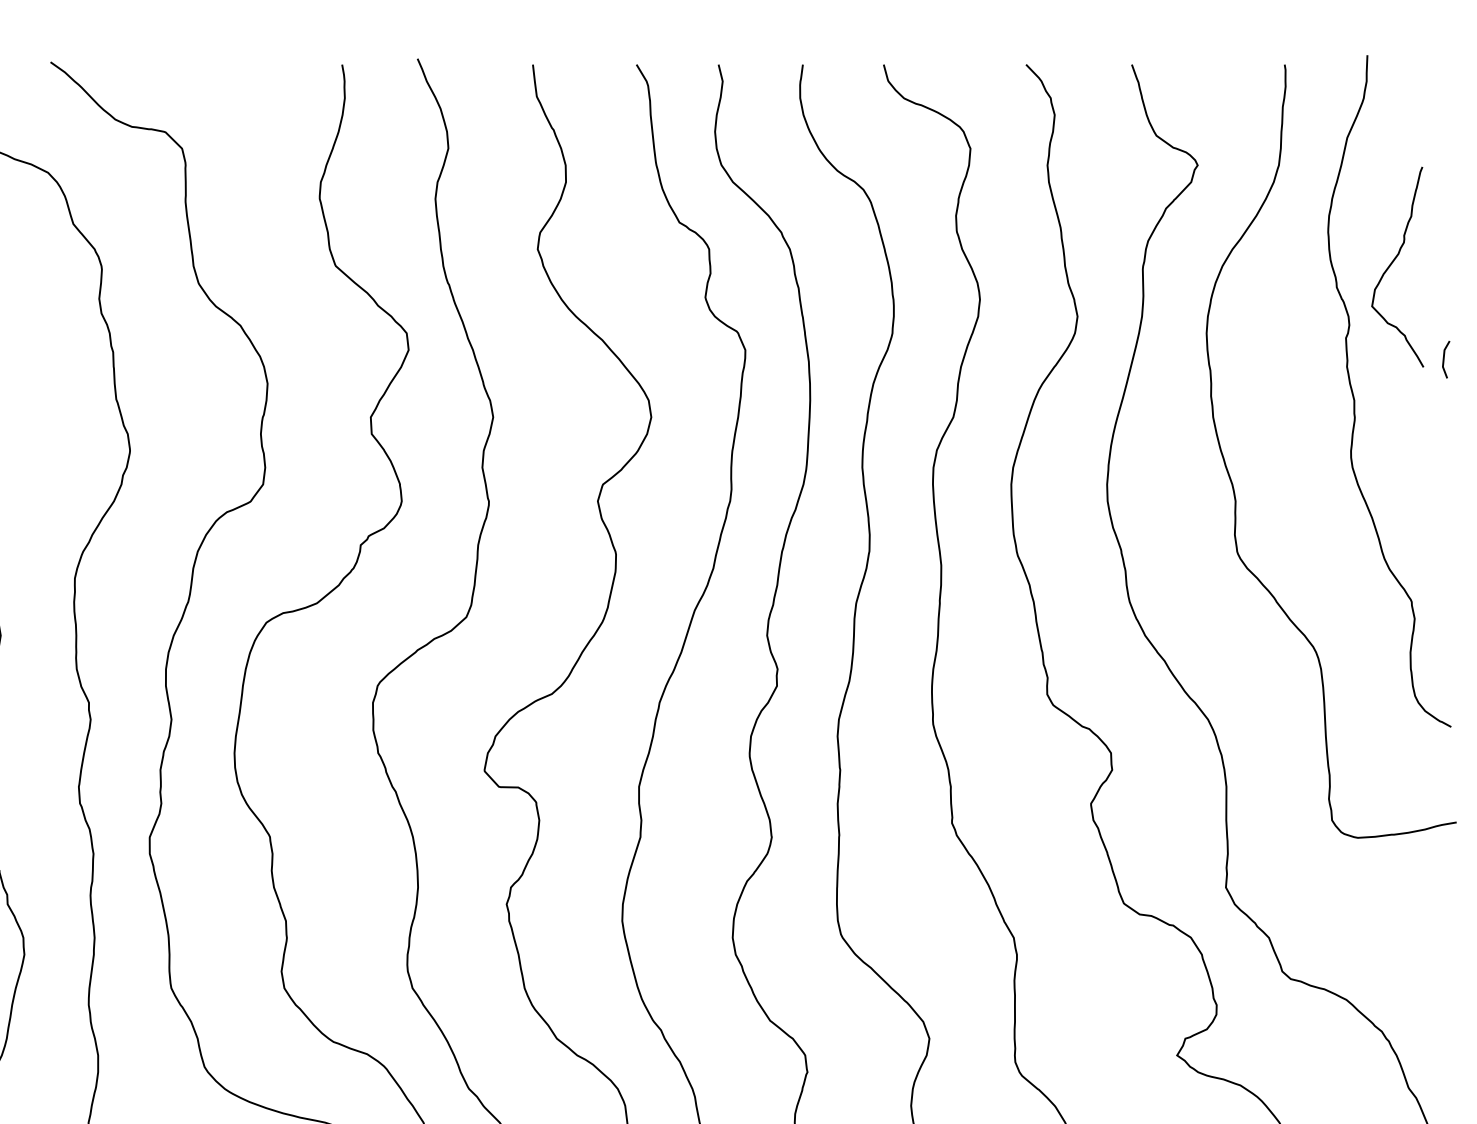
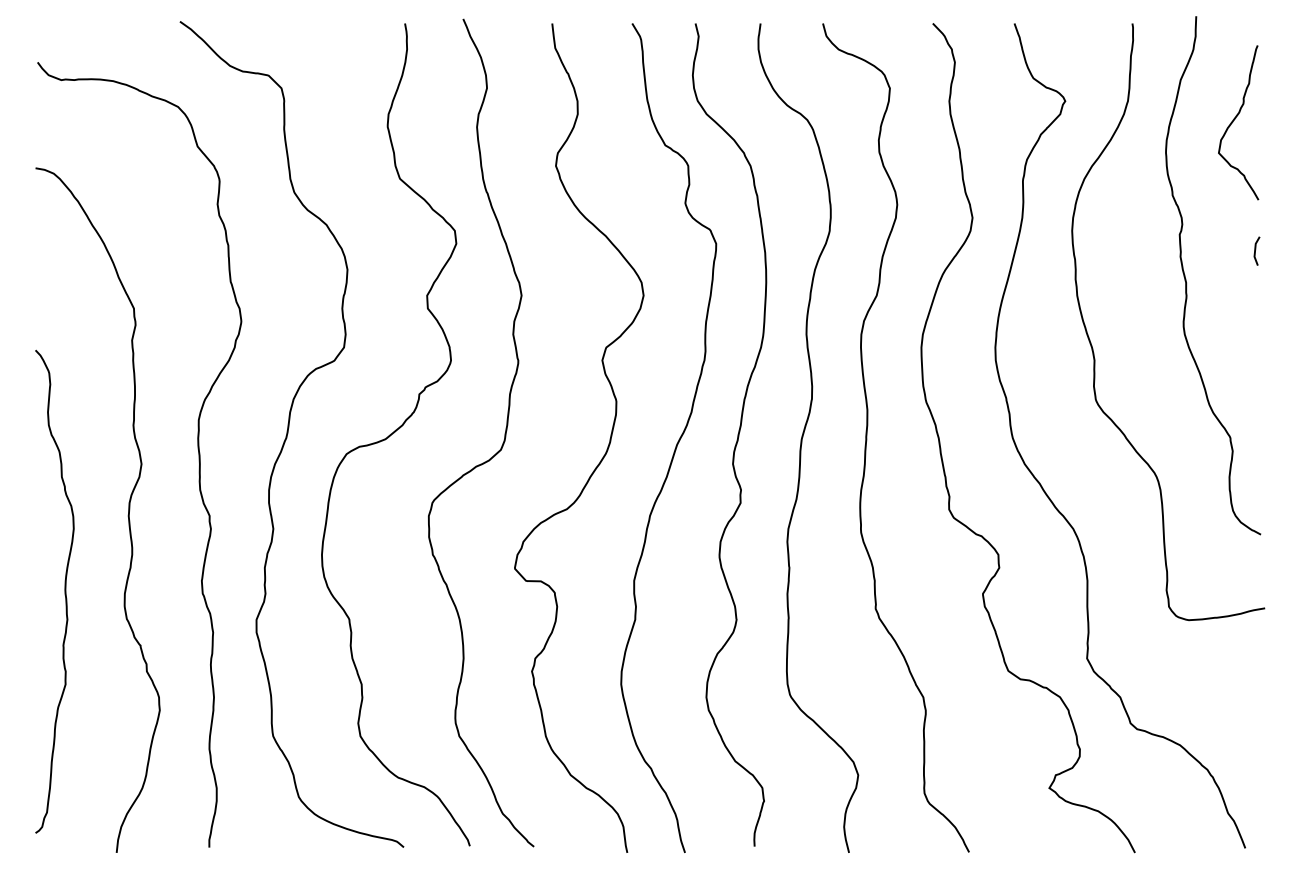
curve: (1393, 262) -> (1235, 119), moved

